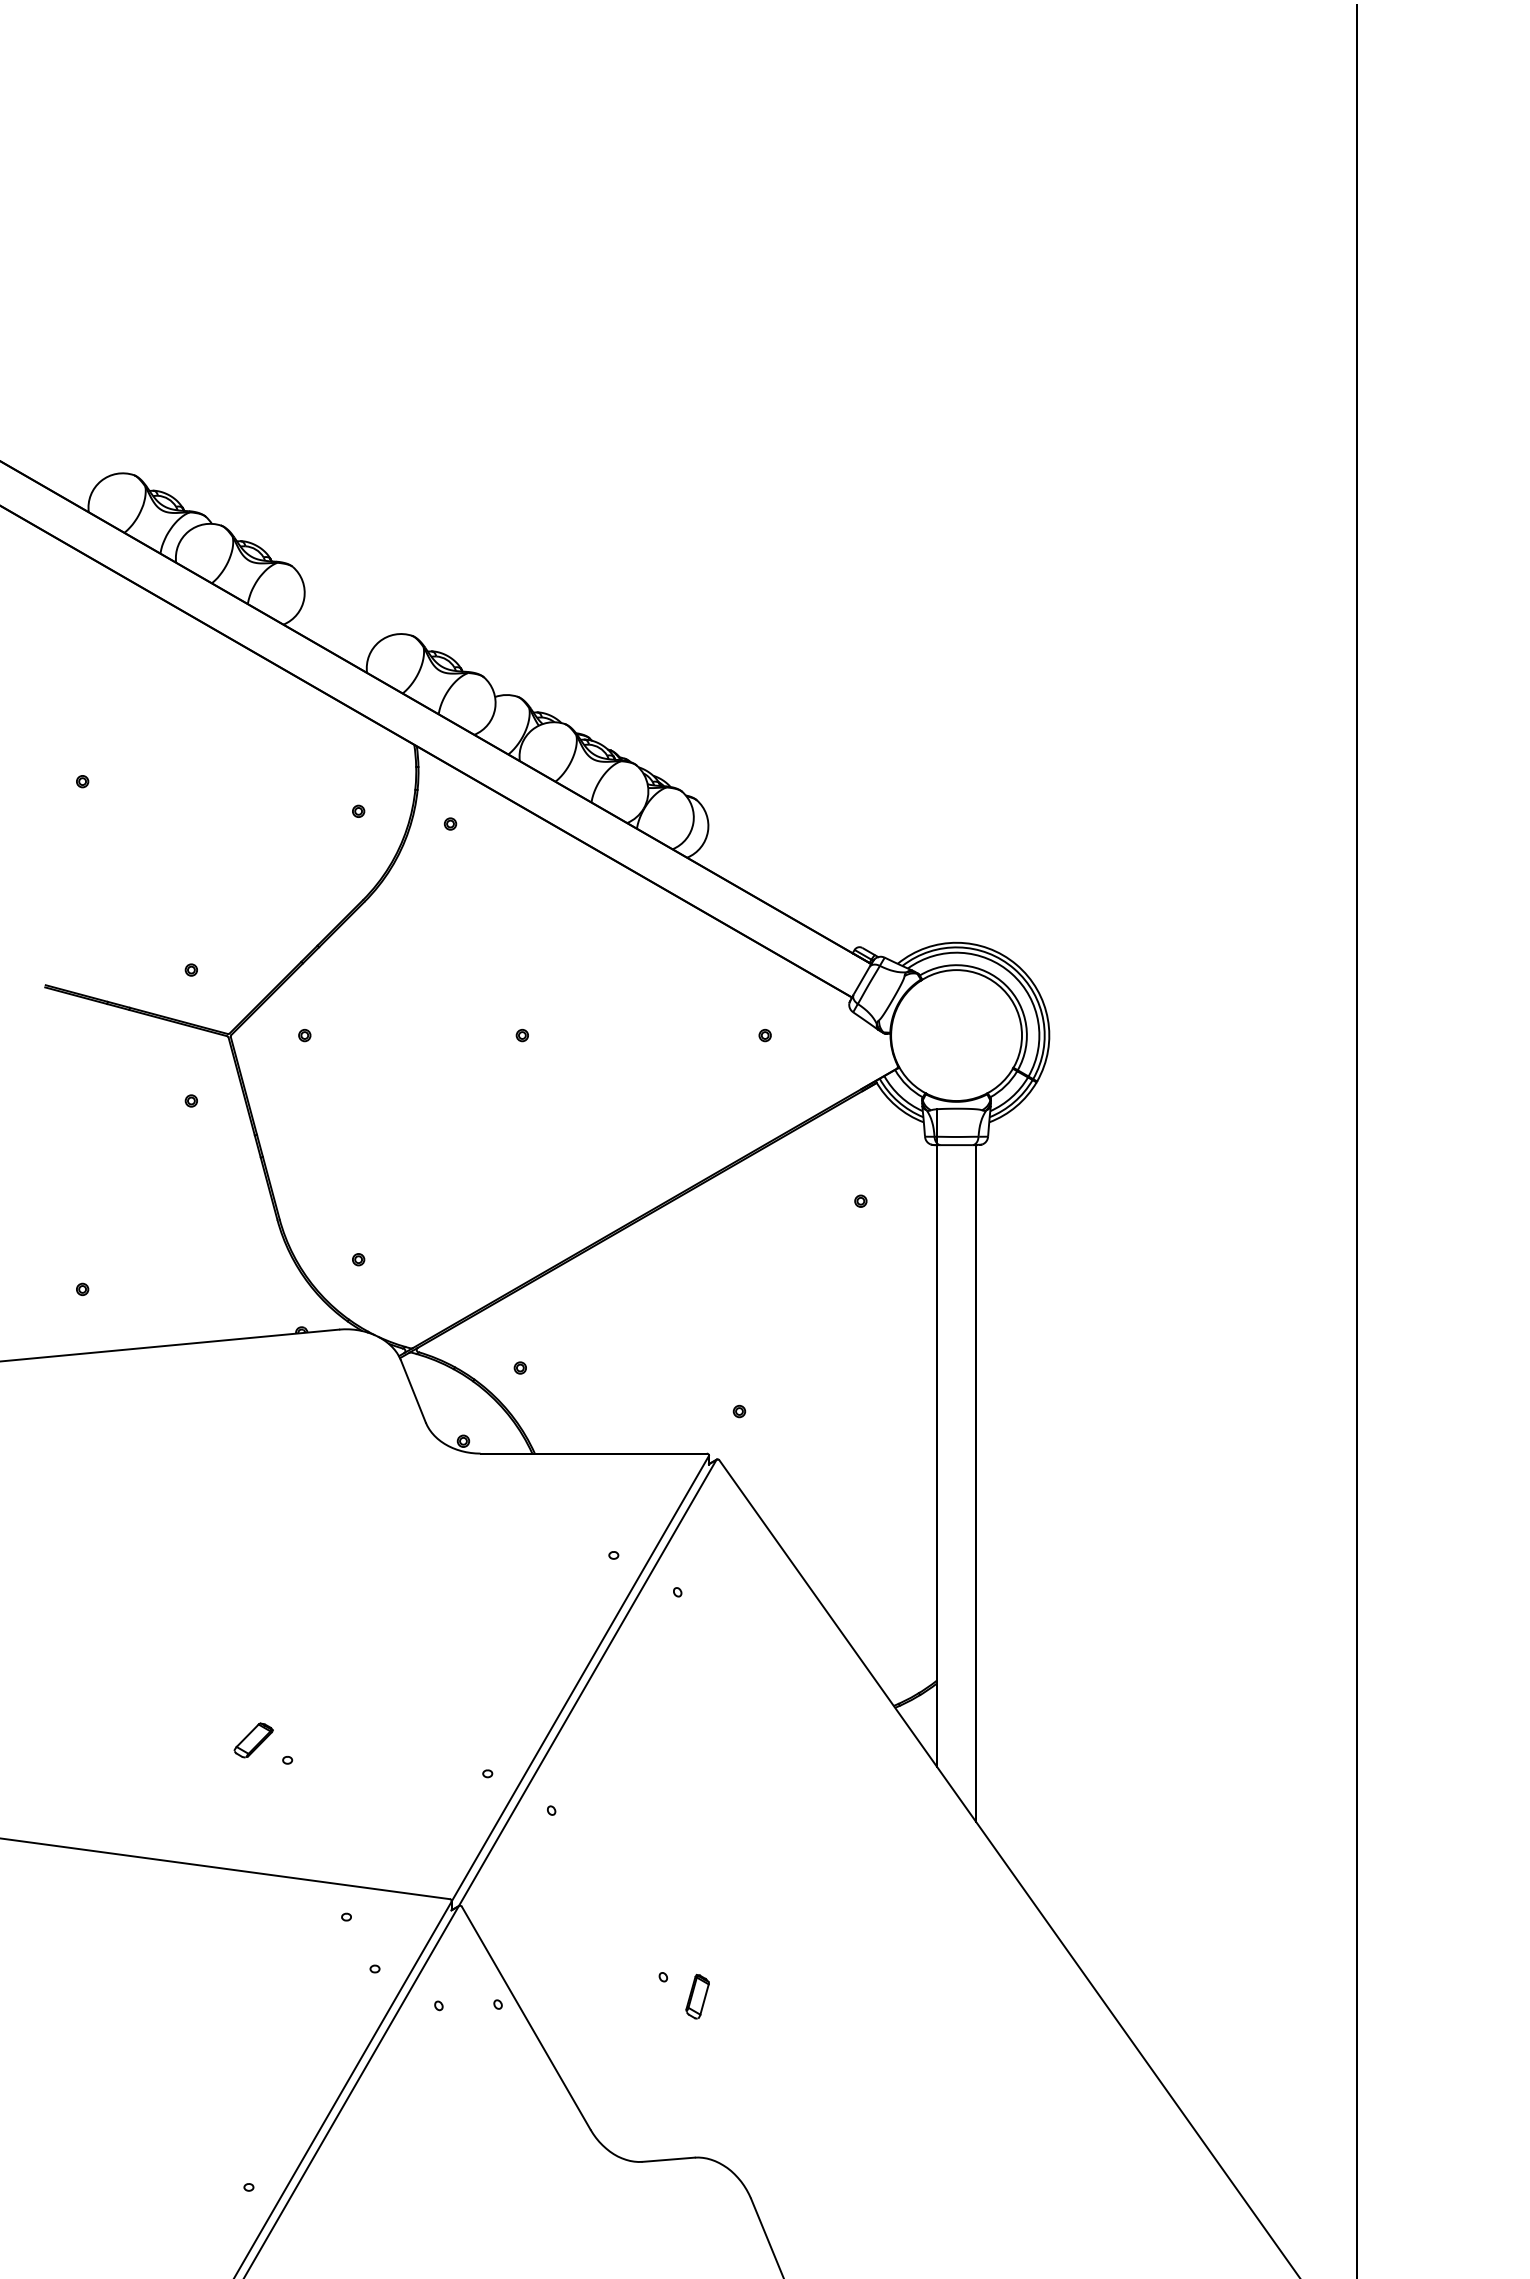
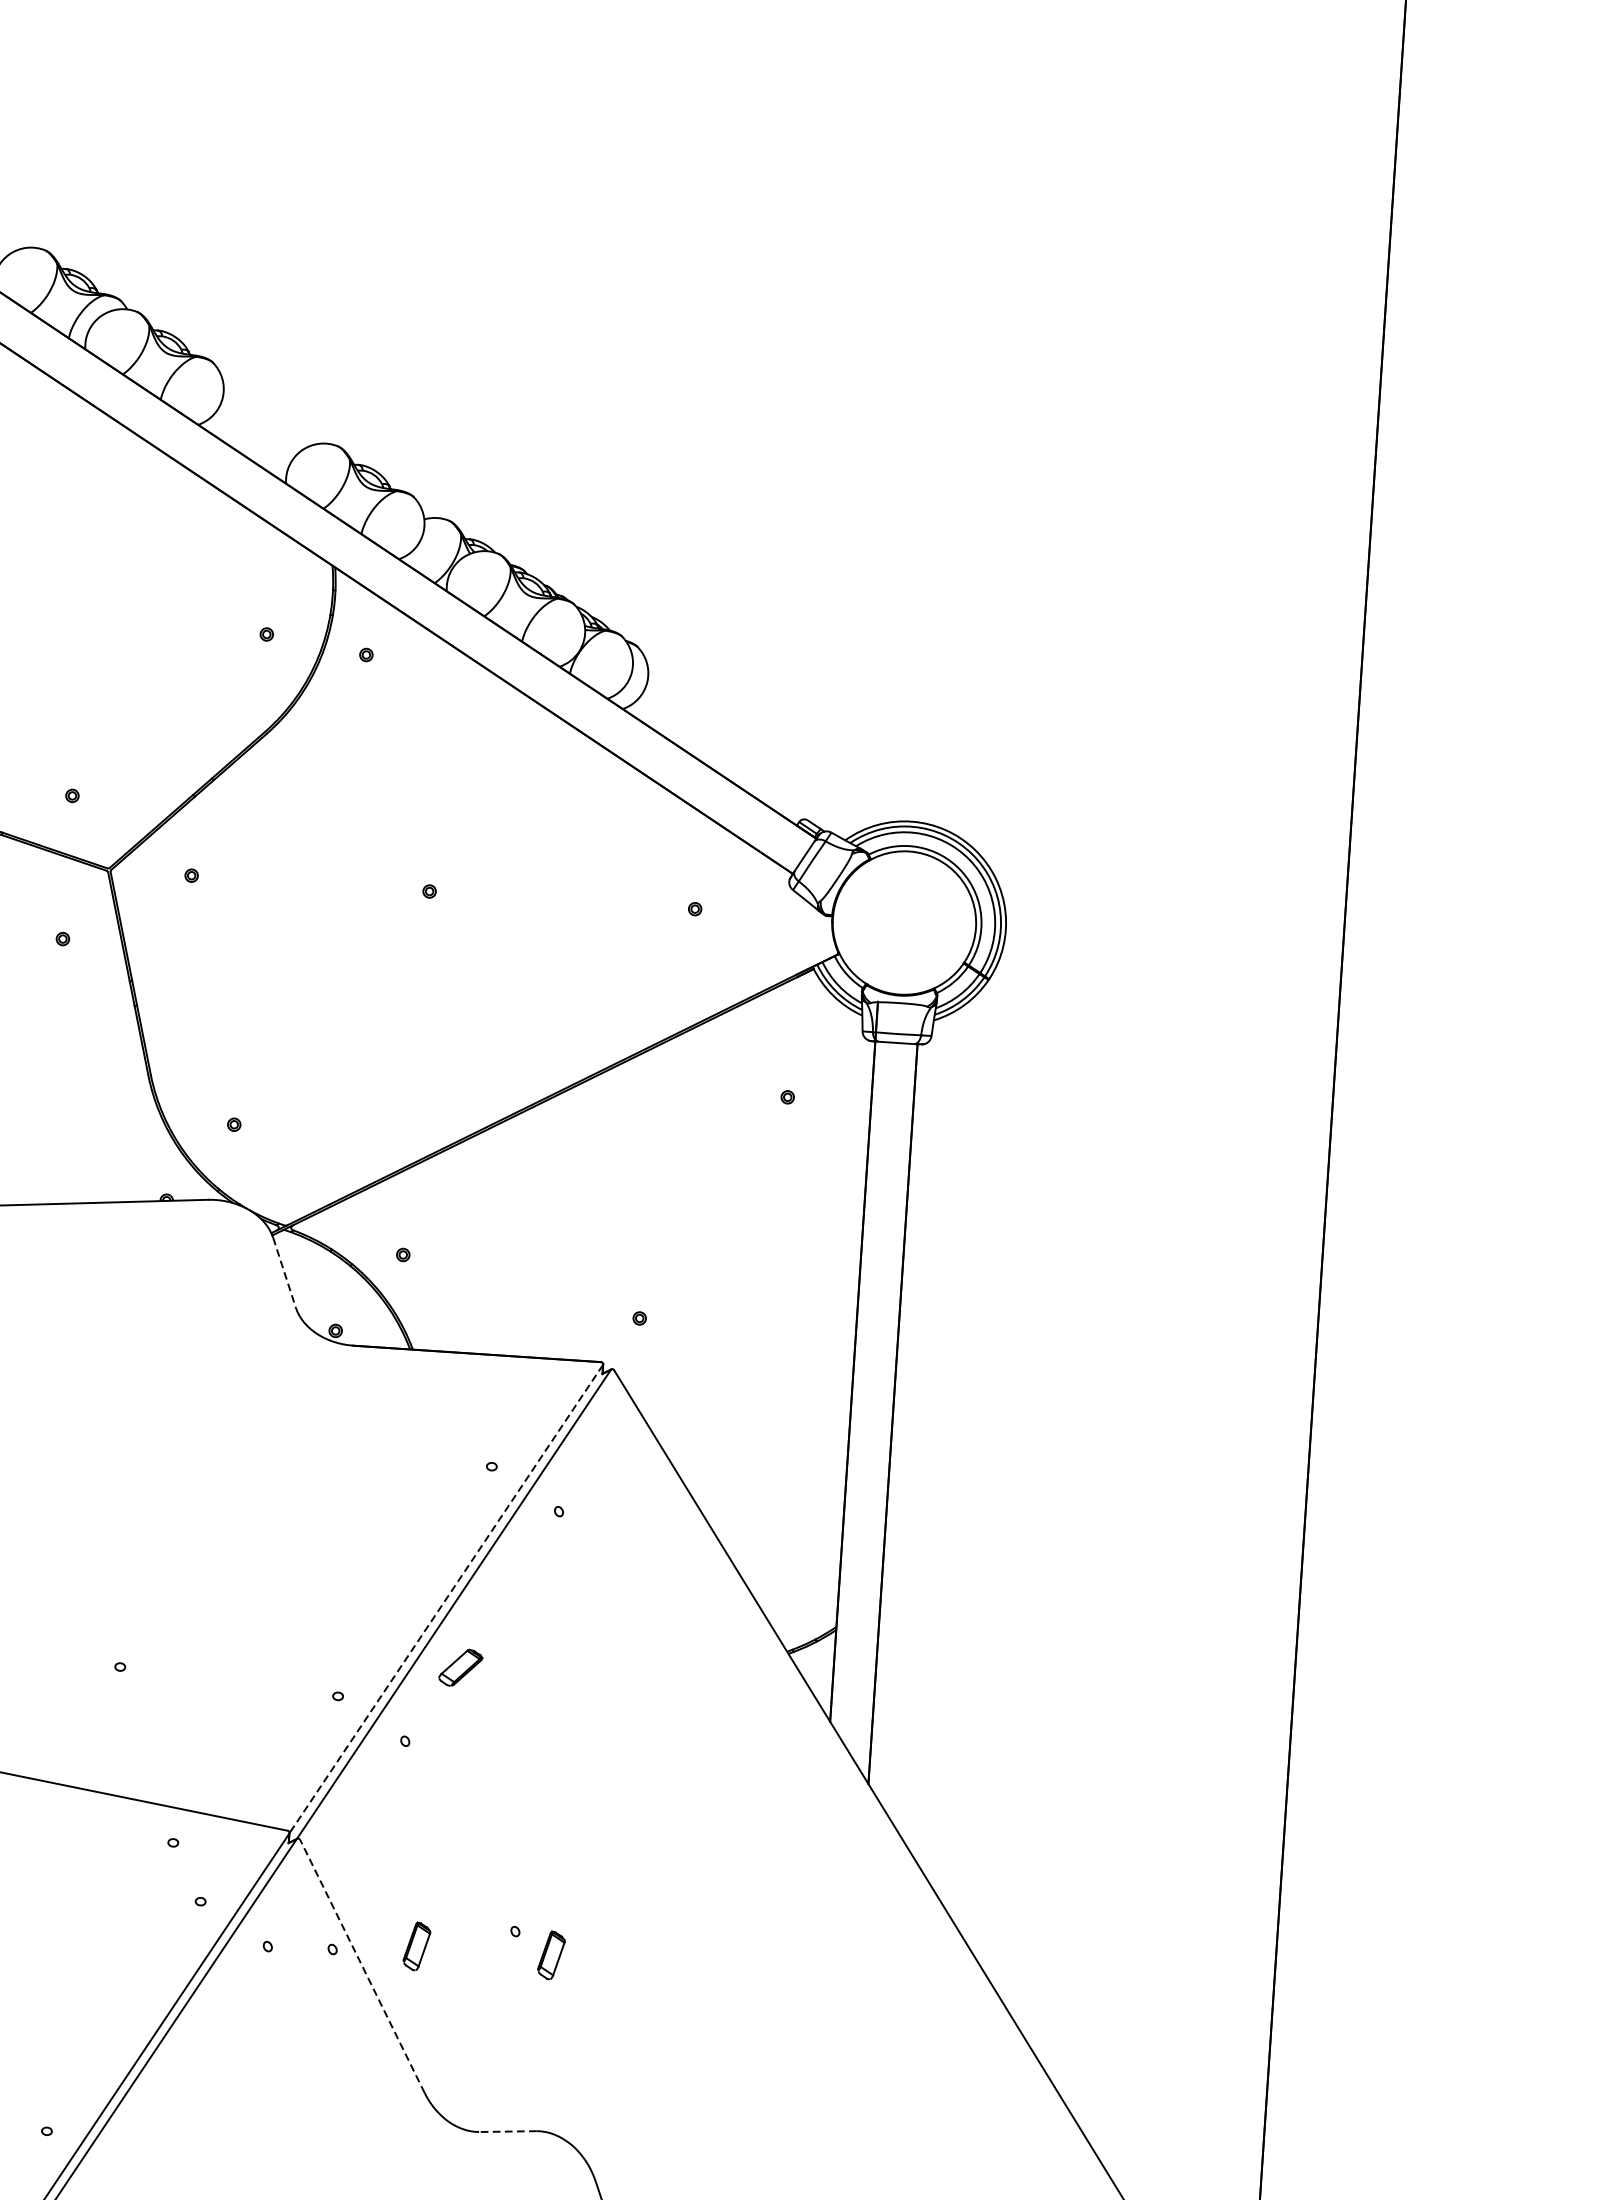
line: (413, 1391) -> (284, 1272), solid -> dashed
line: (580, 1679) -> (446, 1599), solid -> dashed
part: (253, 1740) -> (460, 1667), moved
part: (574, 1996) -> (416, 1946), added
line: (526, 2018) -> (362, 1966), solid -> dashed
line: (668, 2159) -> (507, 2131), solid -> dashed

